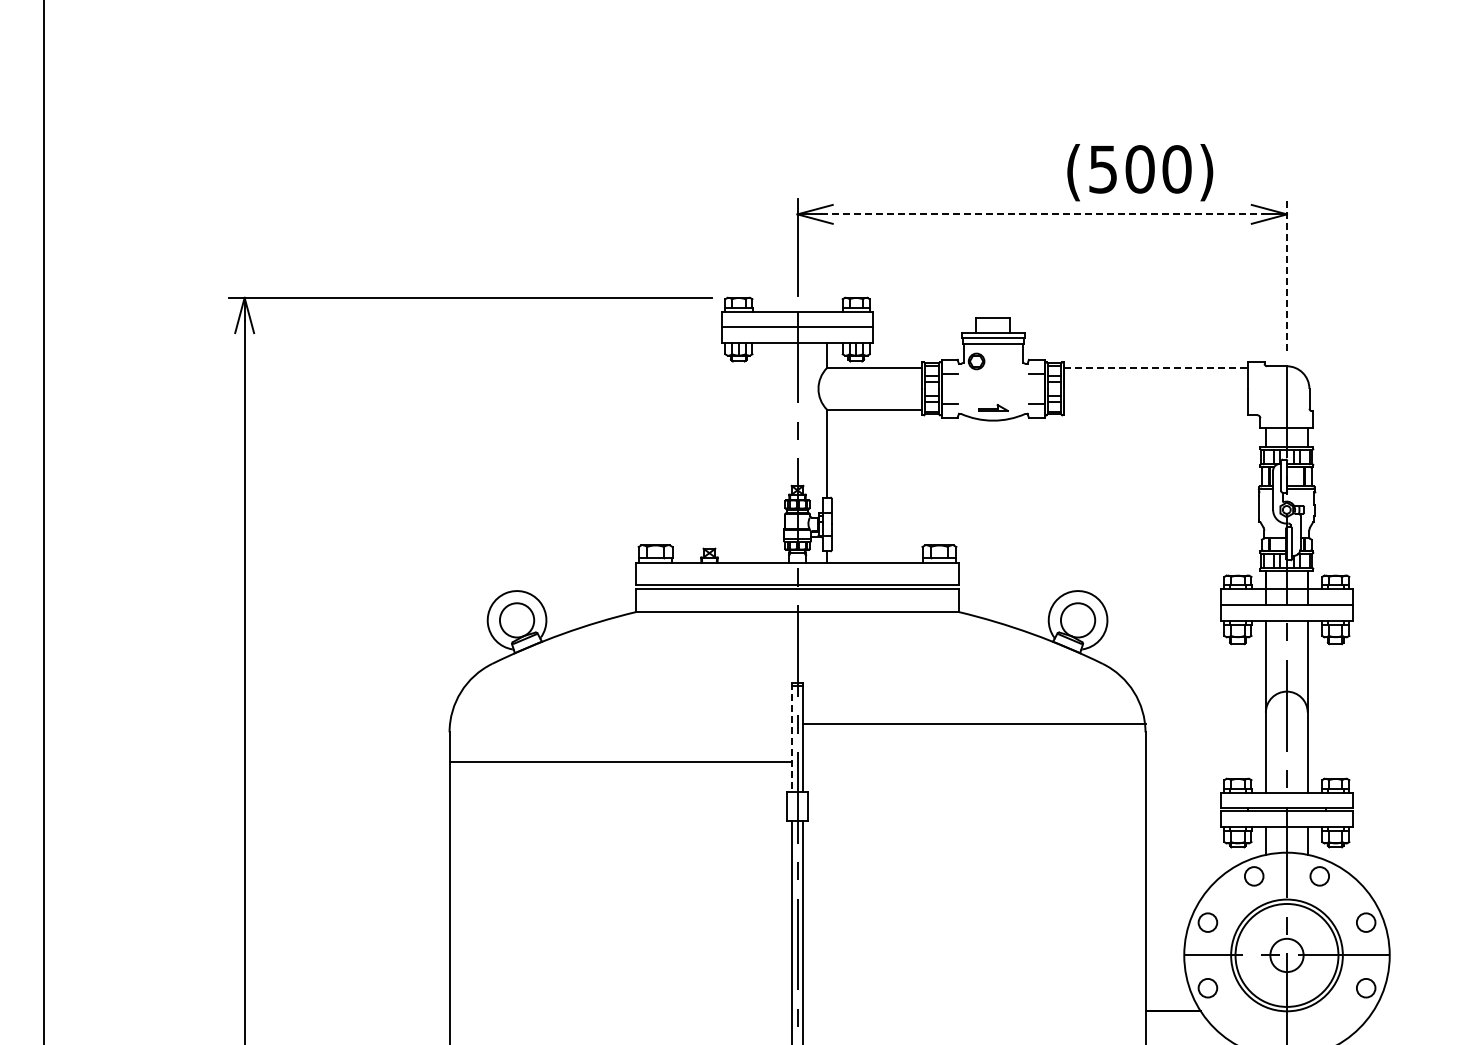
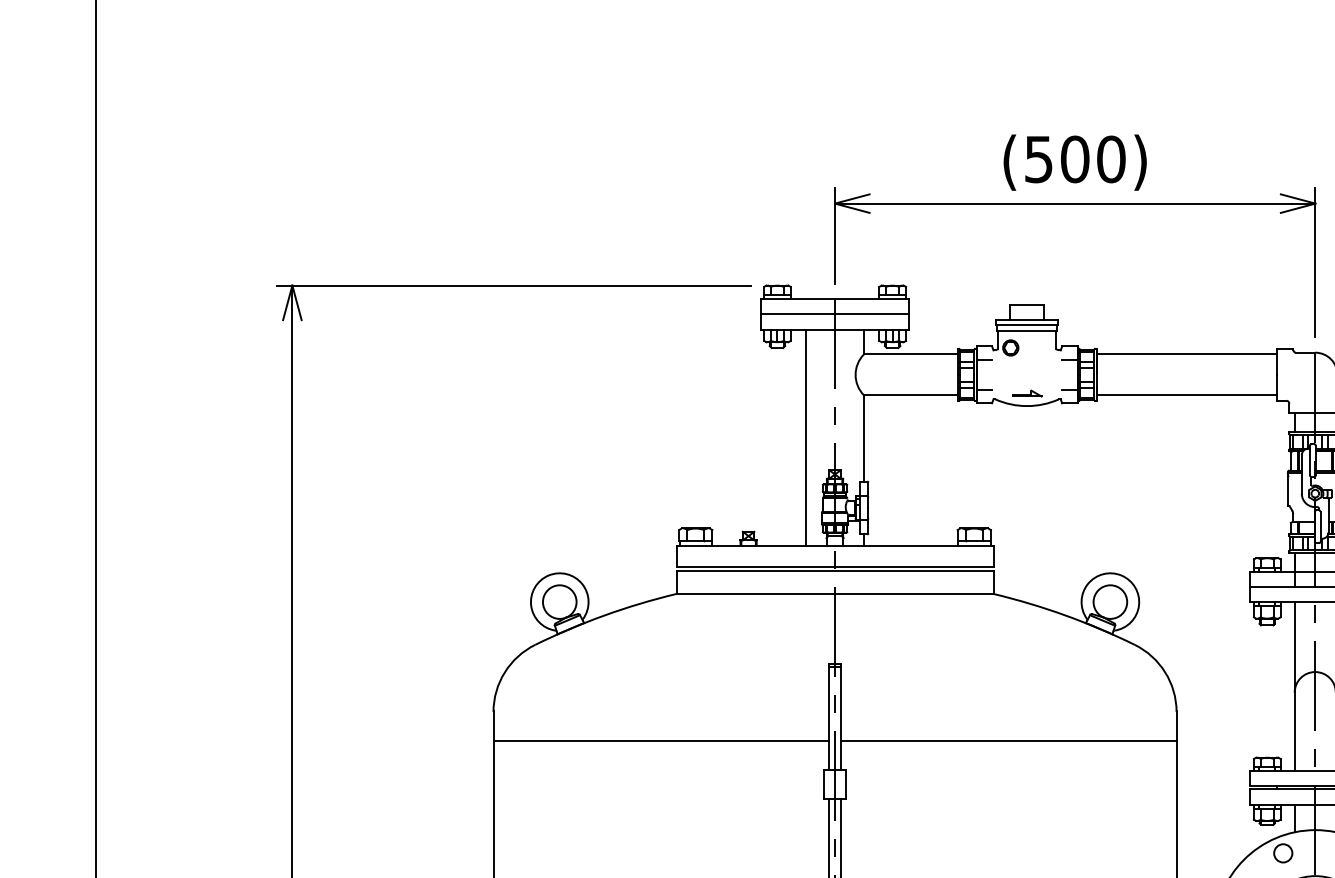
text: (1140, 172) -> (1075, 162), moved
line: (1042, 214) -> (1075, 203), dashed -> solid
line: (1287, 274) -> (1315, 262), dashed -> solid
line: (1156, 368) -> (1187, 354), dashed -> solid
line: (1155, 409) -> (1186, 395), added
line: (767, 452) -> (805, 437), added
line: (974, 723) -> (1008, 740), moved
line: (791, 737) -> (829, 717), dashed -> solid

